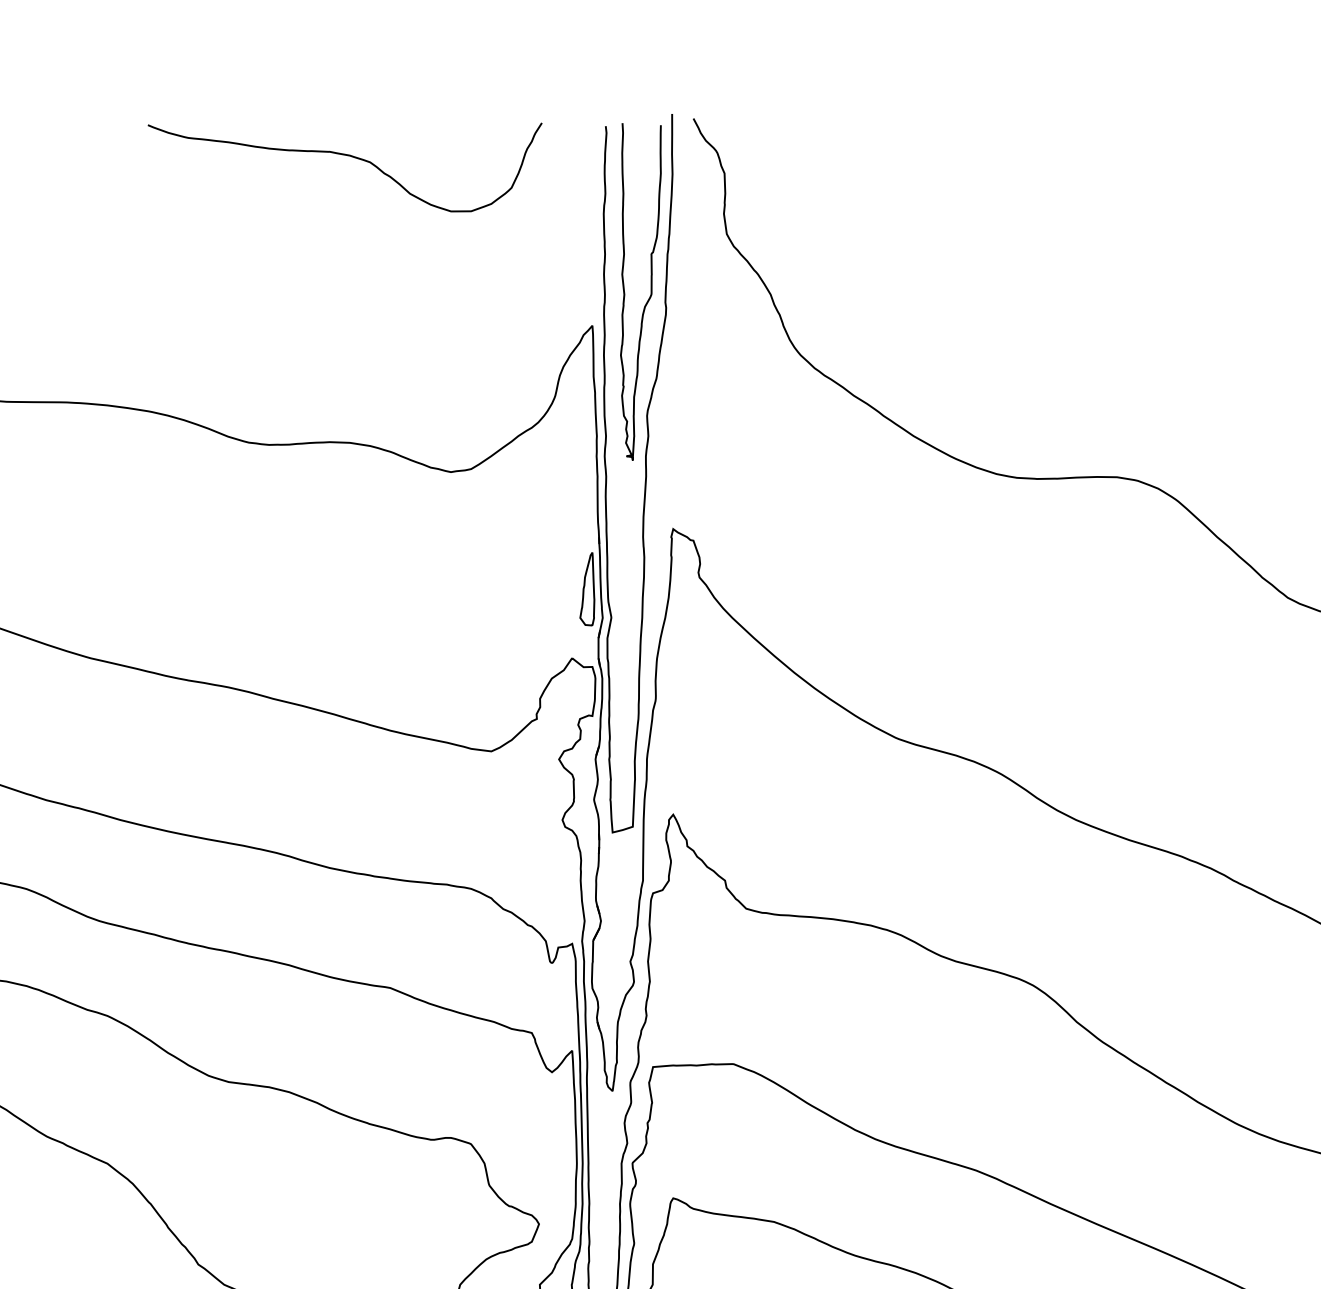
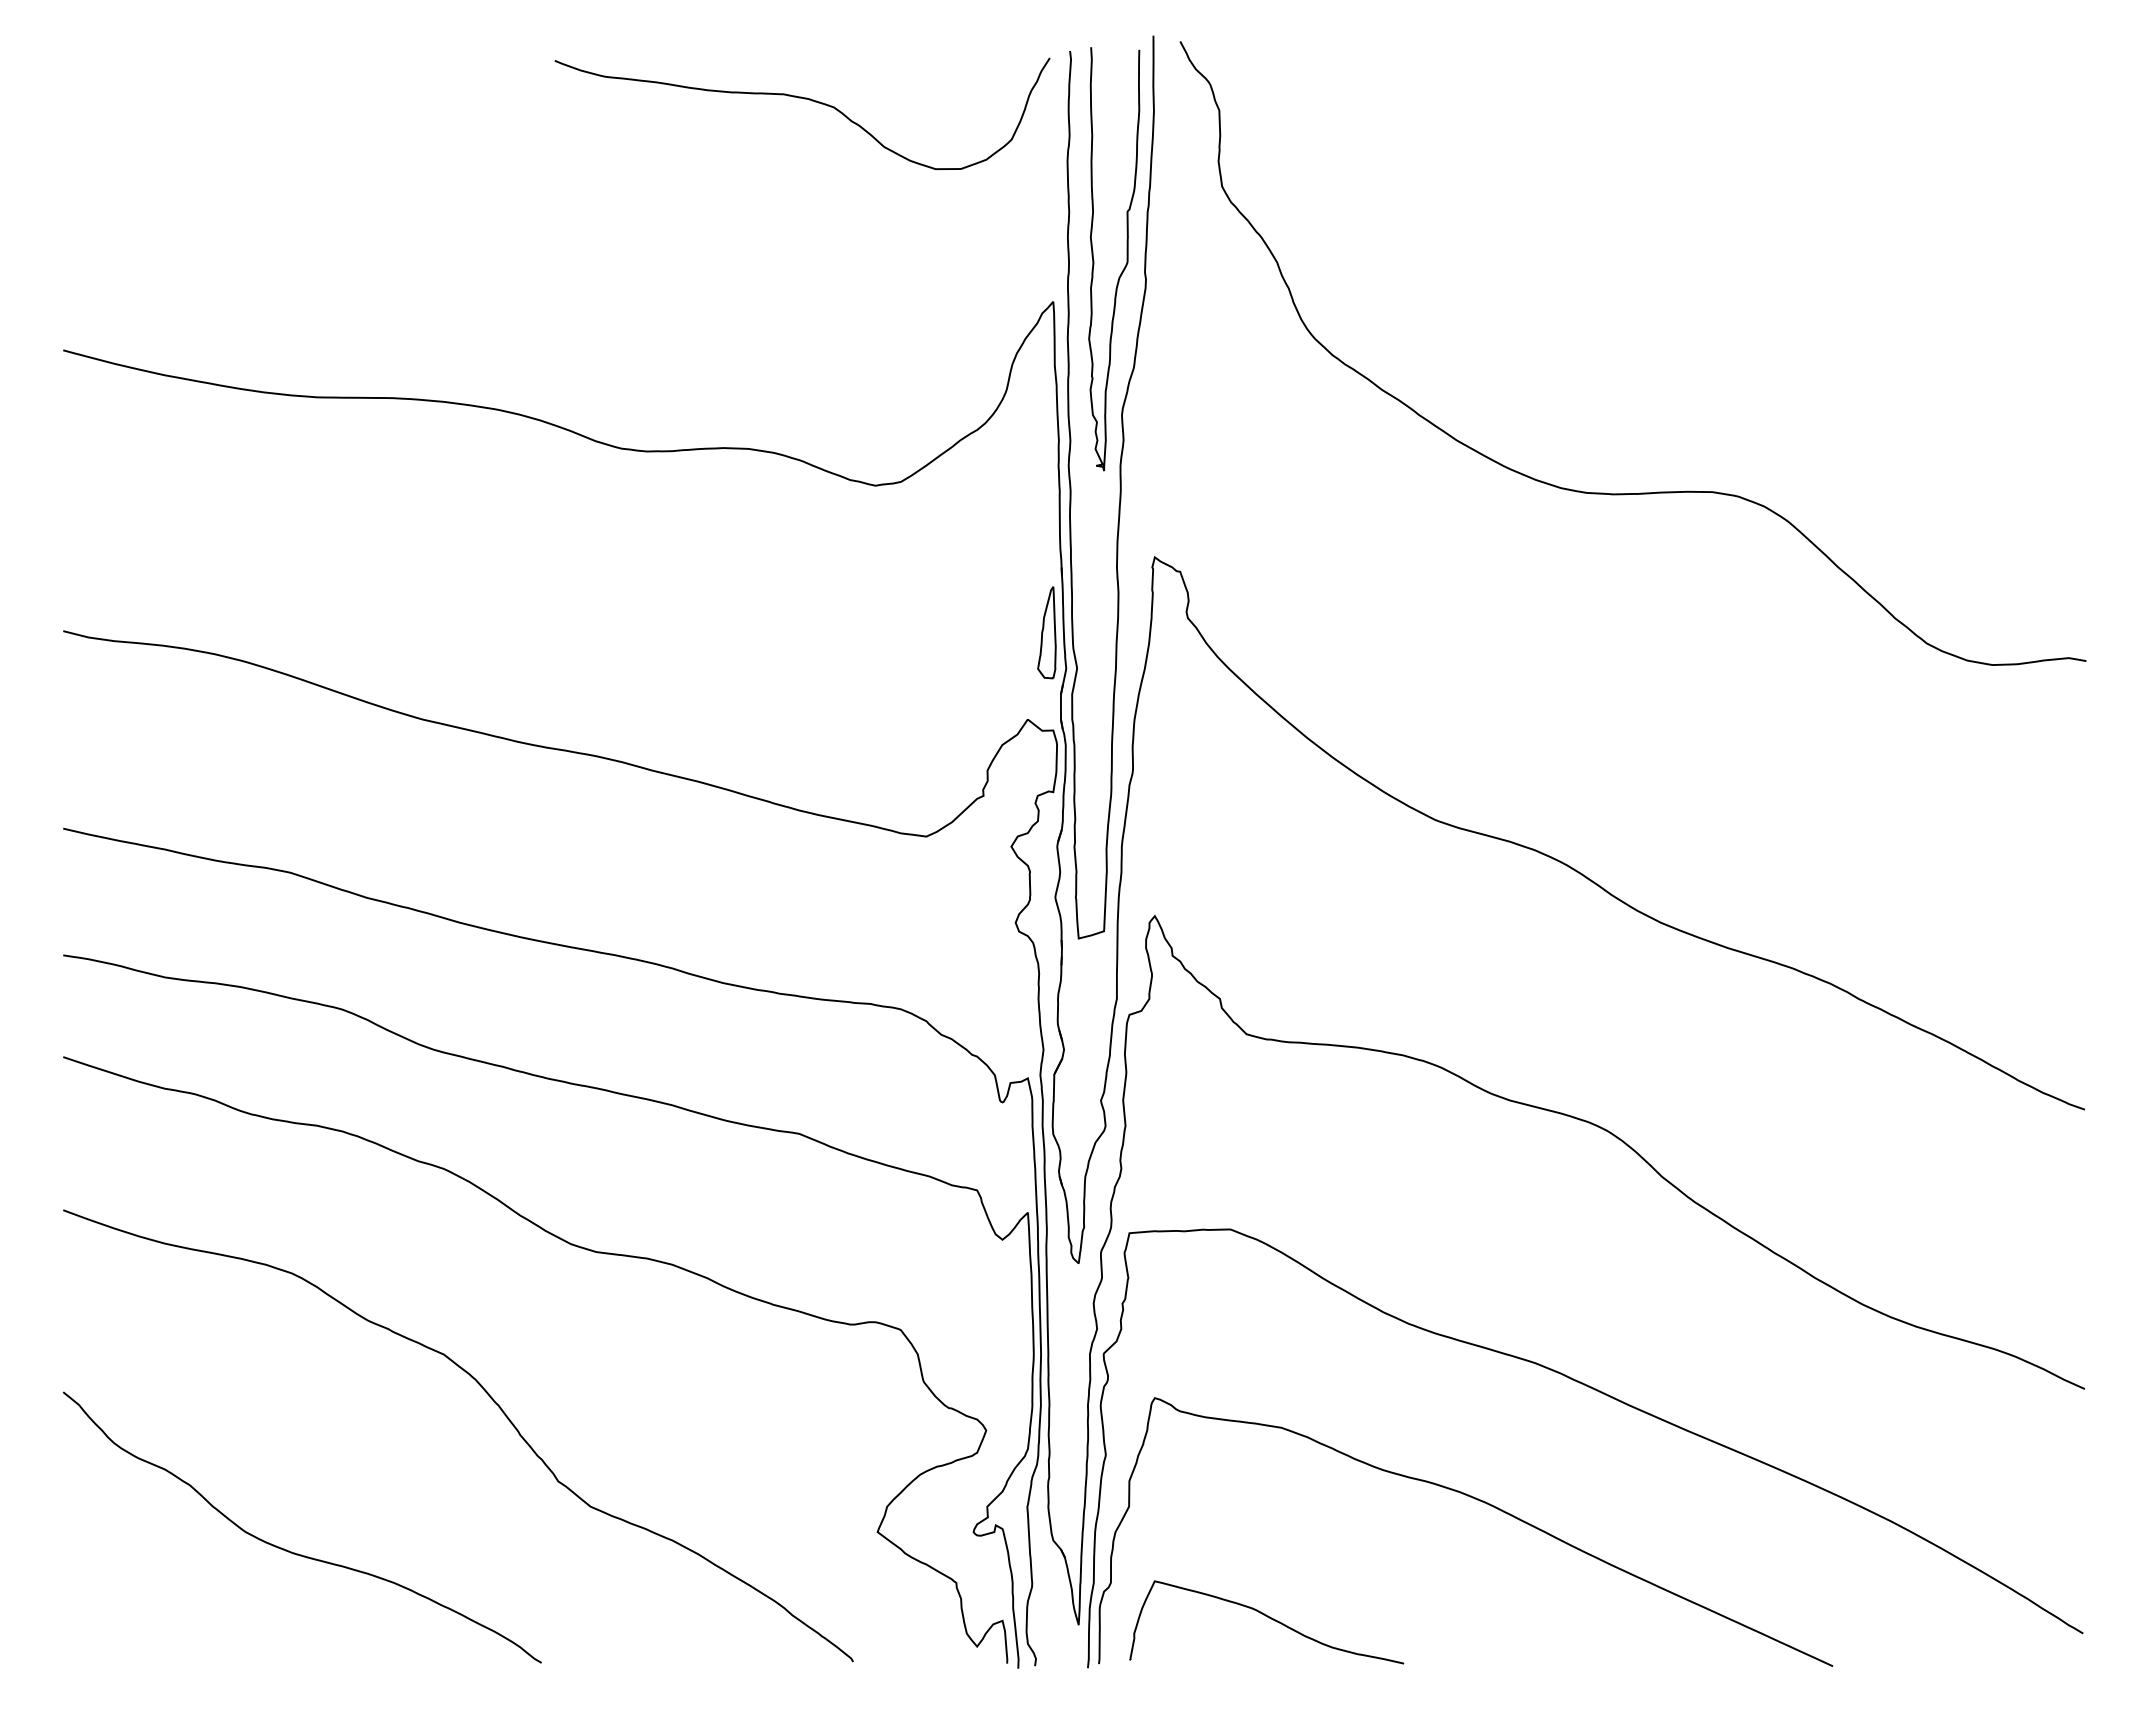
curve: (346, 155) -> (804, 99), moved

